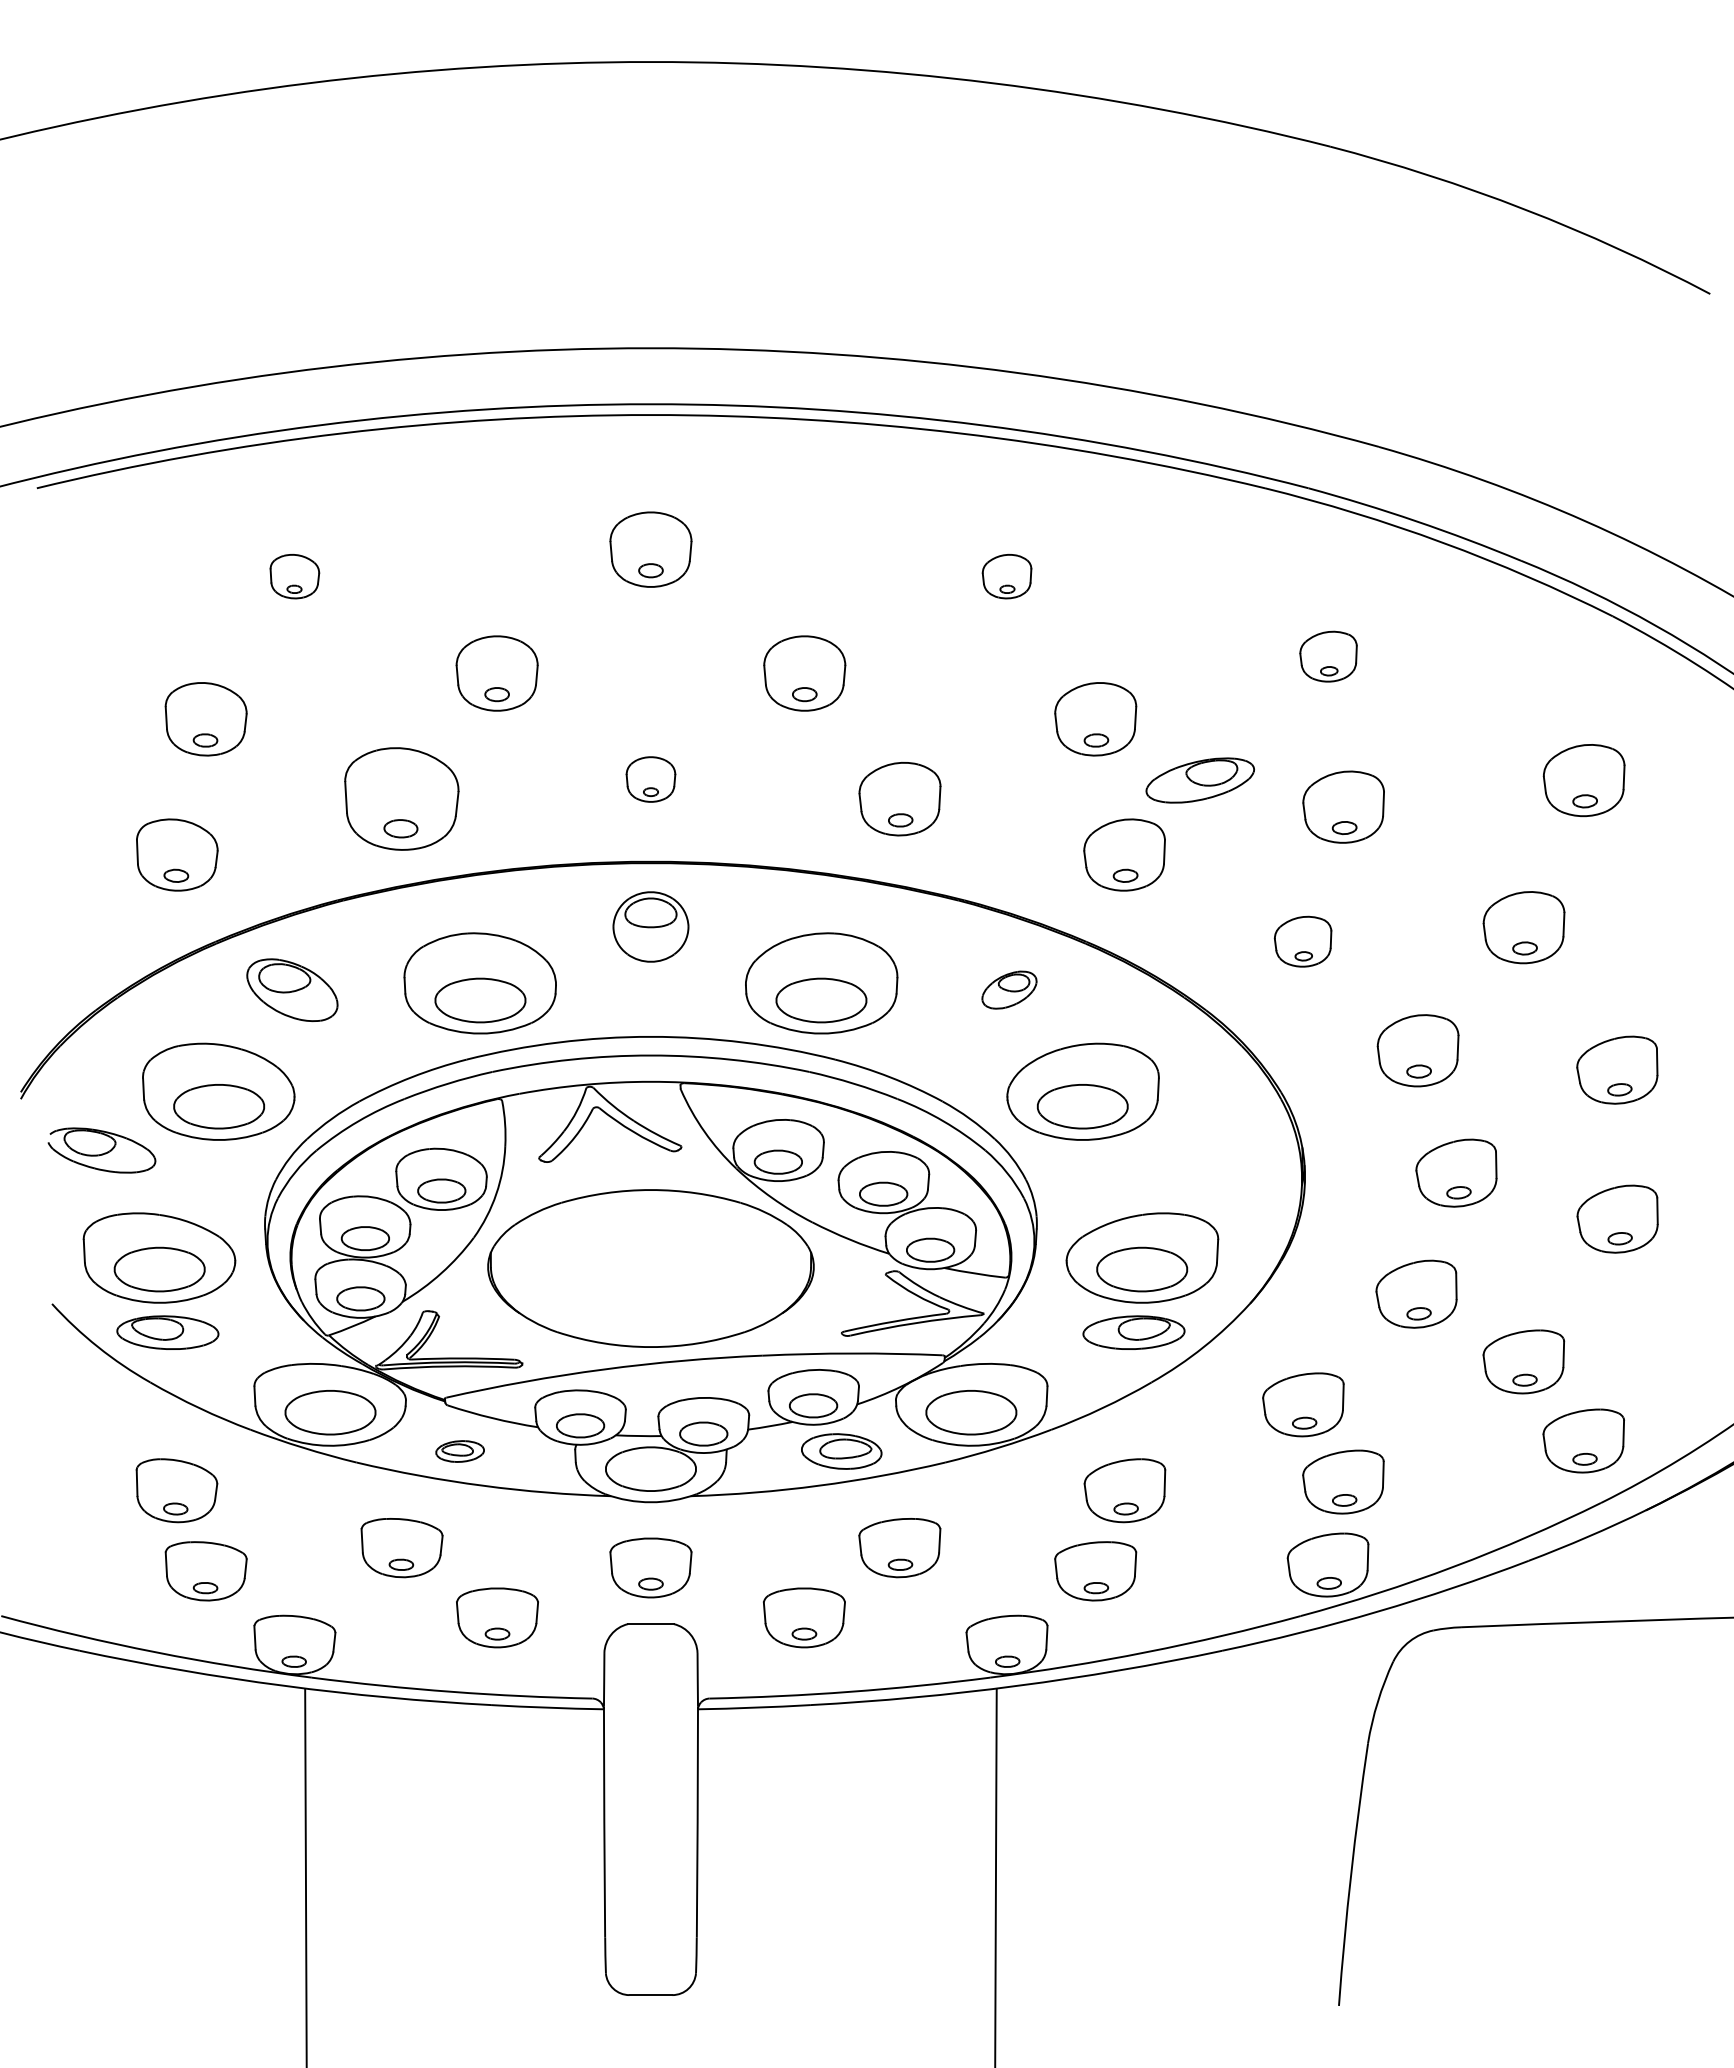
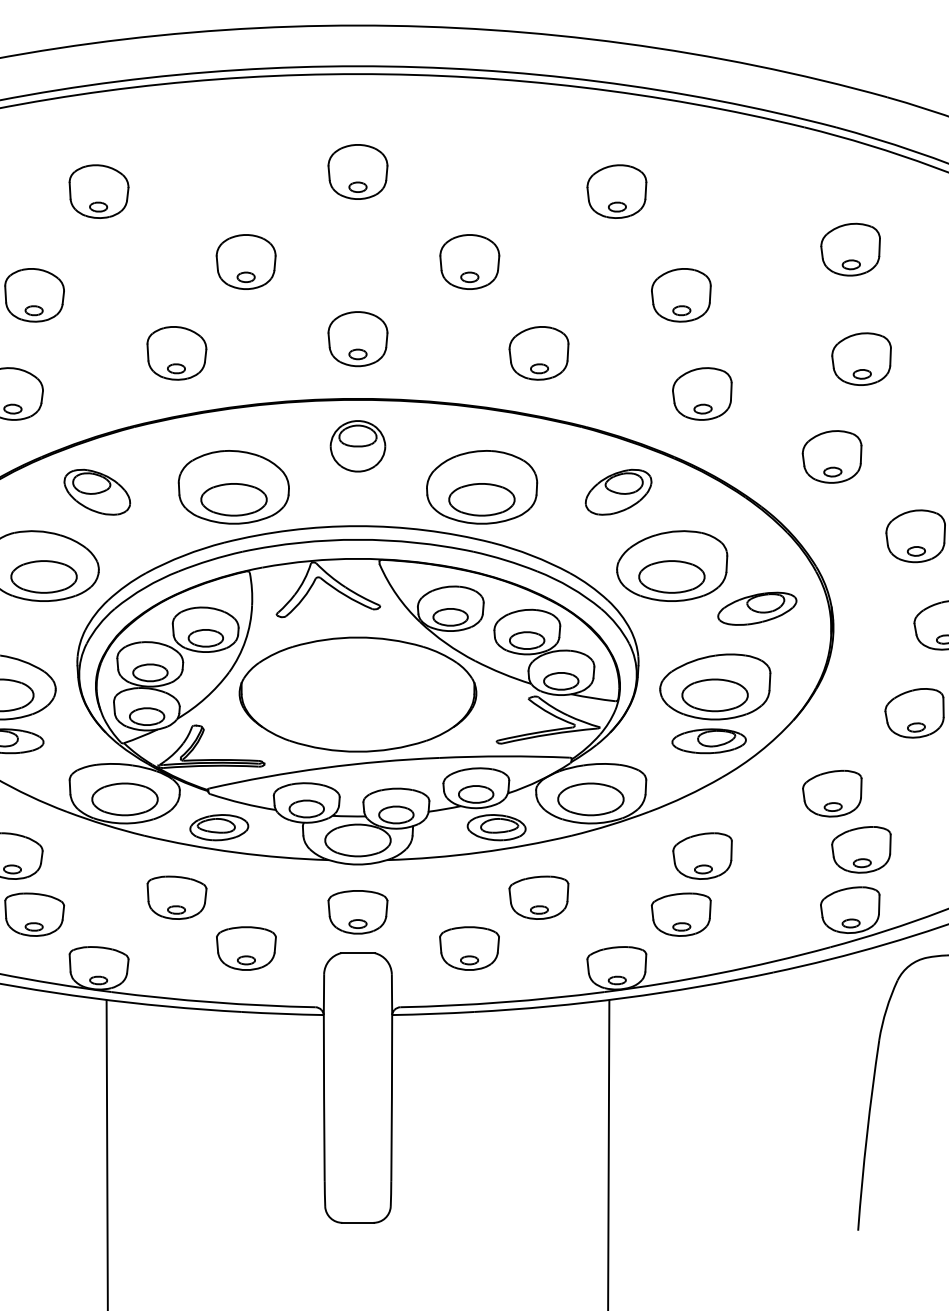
part: (294, 576) -> (98, 191), size x1.67
part: (1006, 576) -> (616, 191), size x1.67
part: (1328, 656) -> (850, 249), size x1.43
part: (650, 779) -> (357, 339), size x1.67
part: (1199, 780) -> (756, 608), moved
part: (401, 799) -> (176, 353), size x0.71
part: (1302, 941) -> (831, 456), size x1.43
part: (1009, 989) -> (618, 491), size x1.67
part: (459, 1451) -> (218, 827), size x1.67

